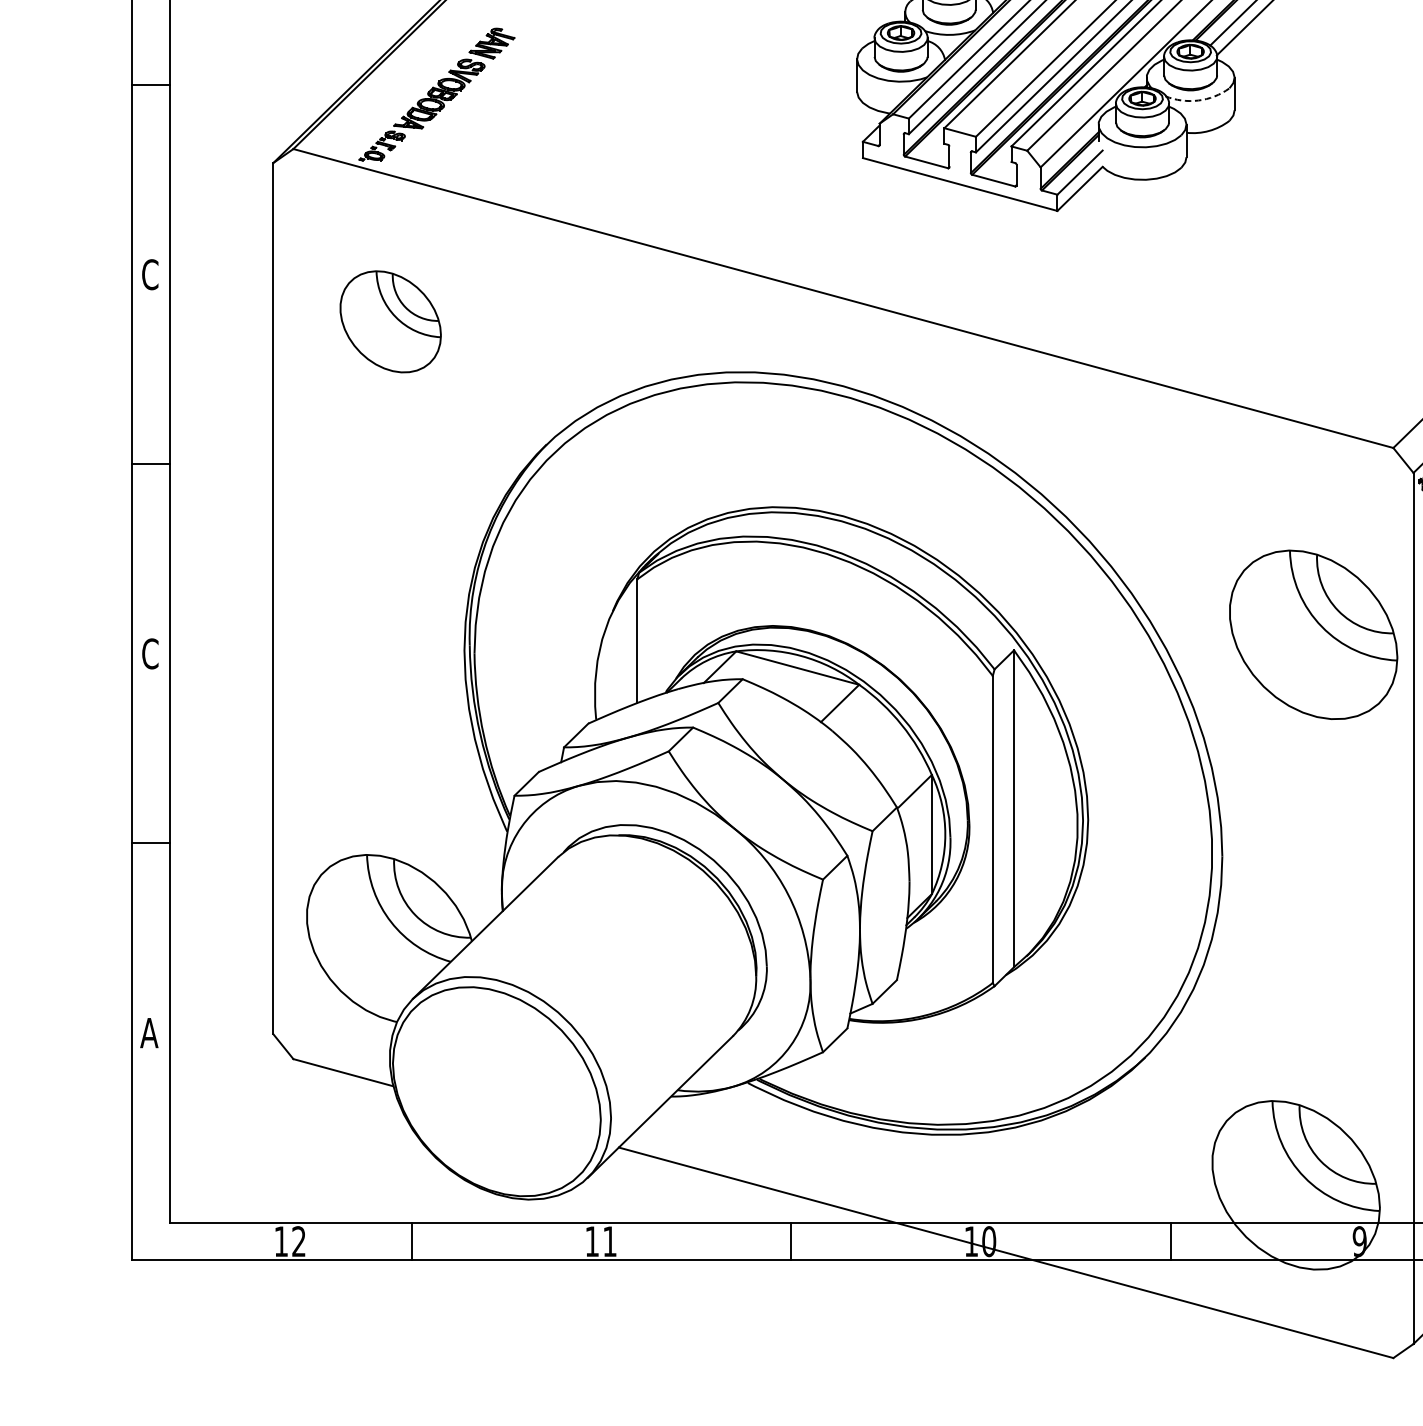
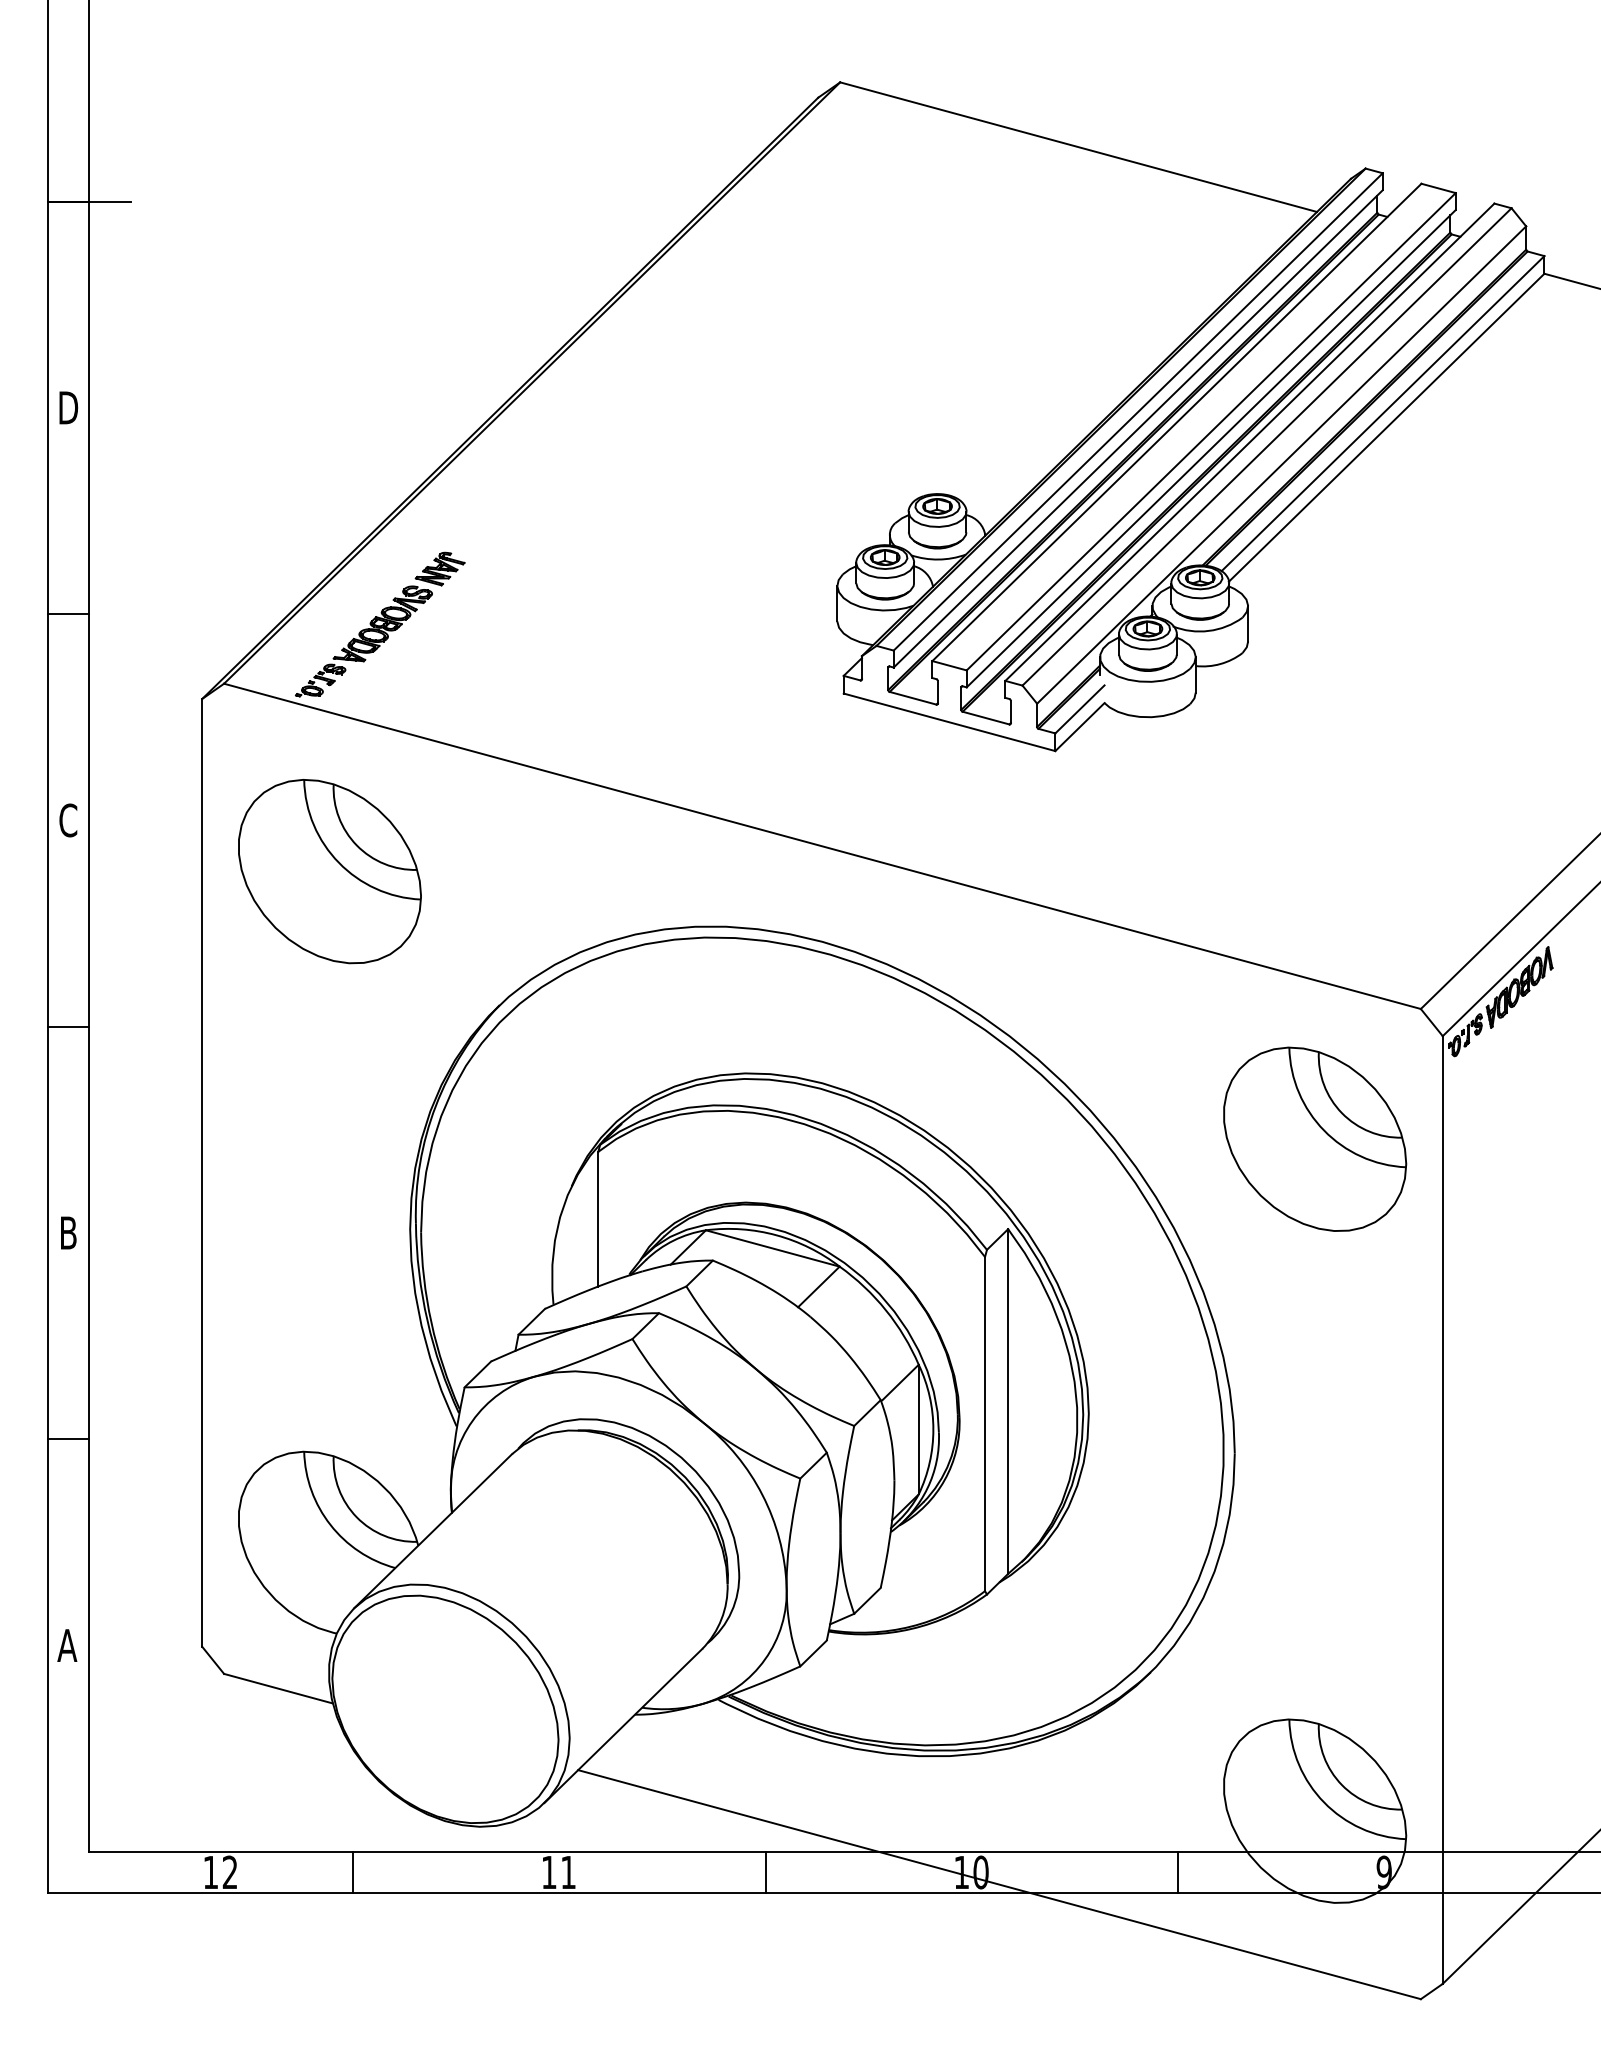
arc: (1198, 100) -> (1208, 630), dashed -> solid
part: (390, 321) -> (329, 871), size x1.67
part: (1314, 634) -> (1315, 1138), moved
text: (150, 653) -> (68, 1232), C -> B

